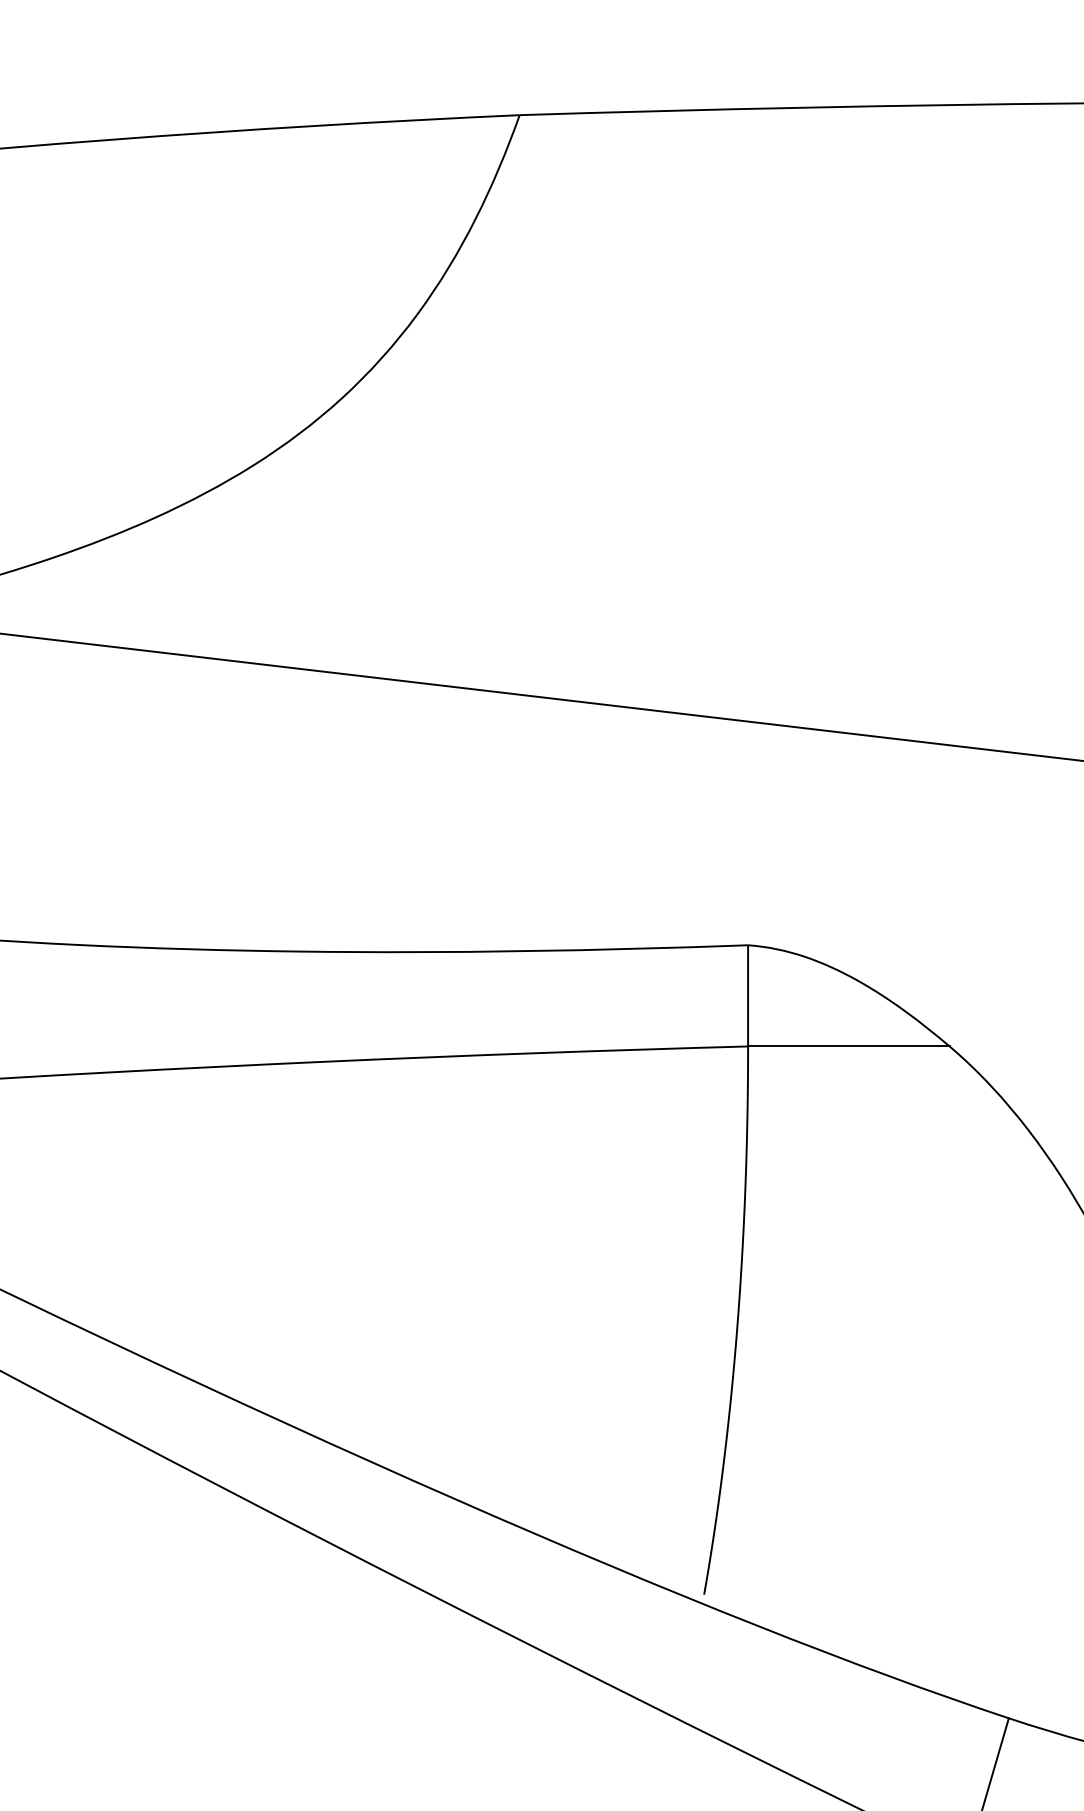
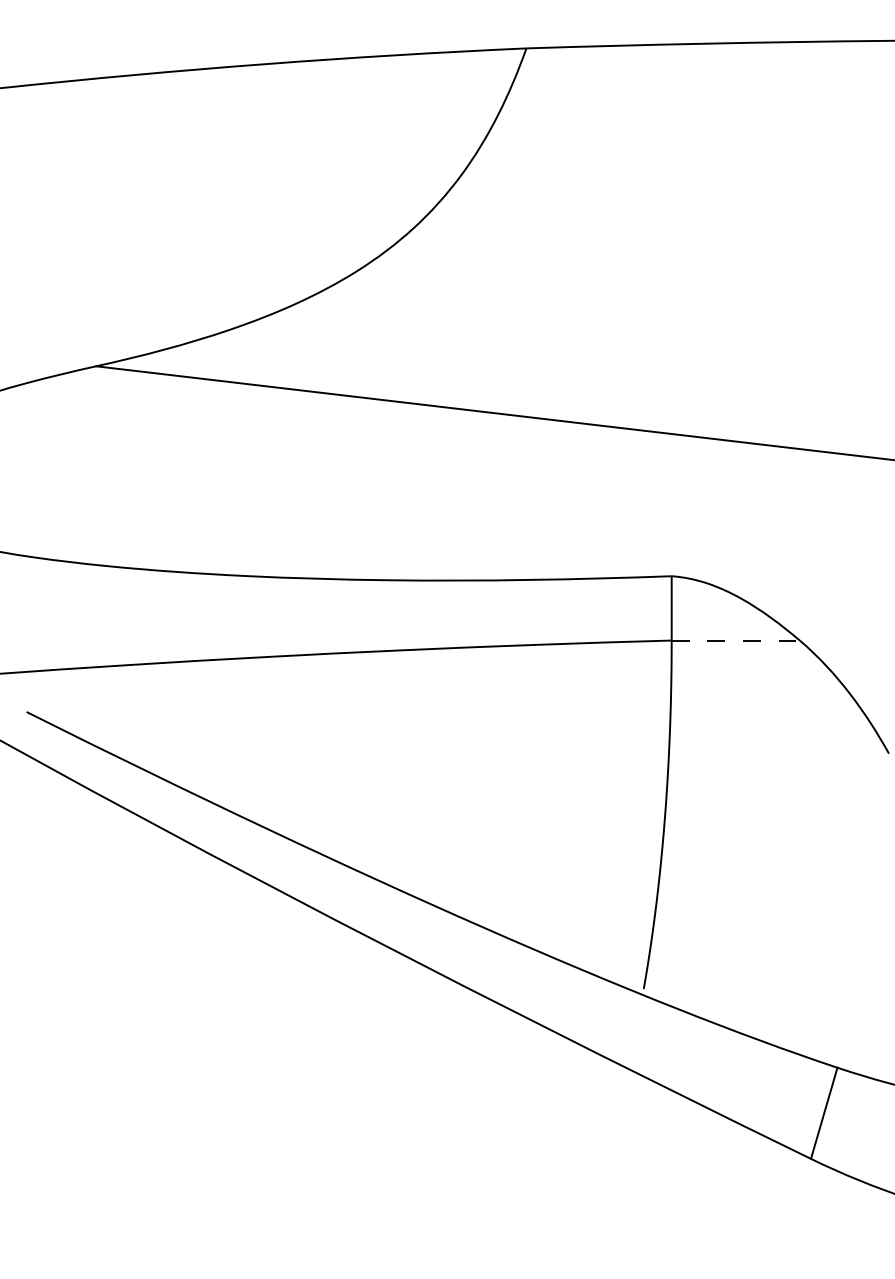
line: (850, 1046) -> (736, 640), solid -> dashed

